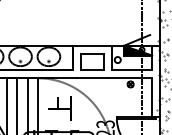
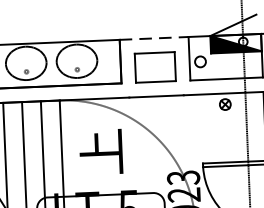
line: (92, 45) -> (154, 37), solid -> dashed

